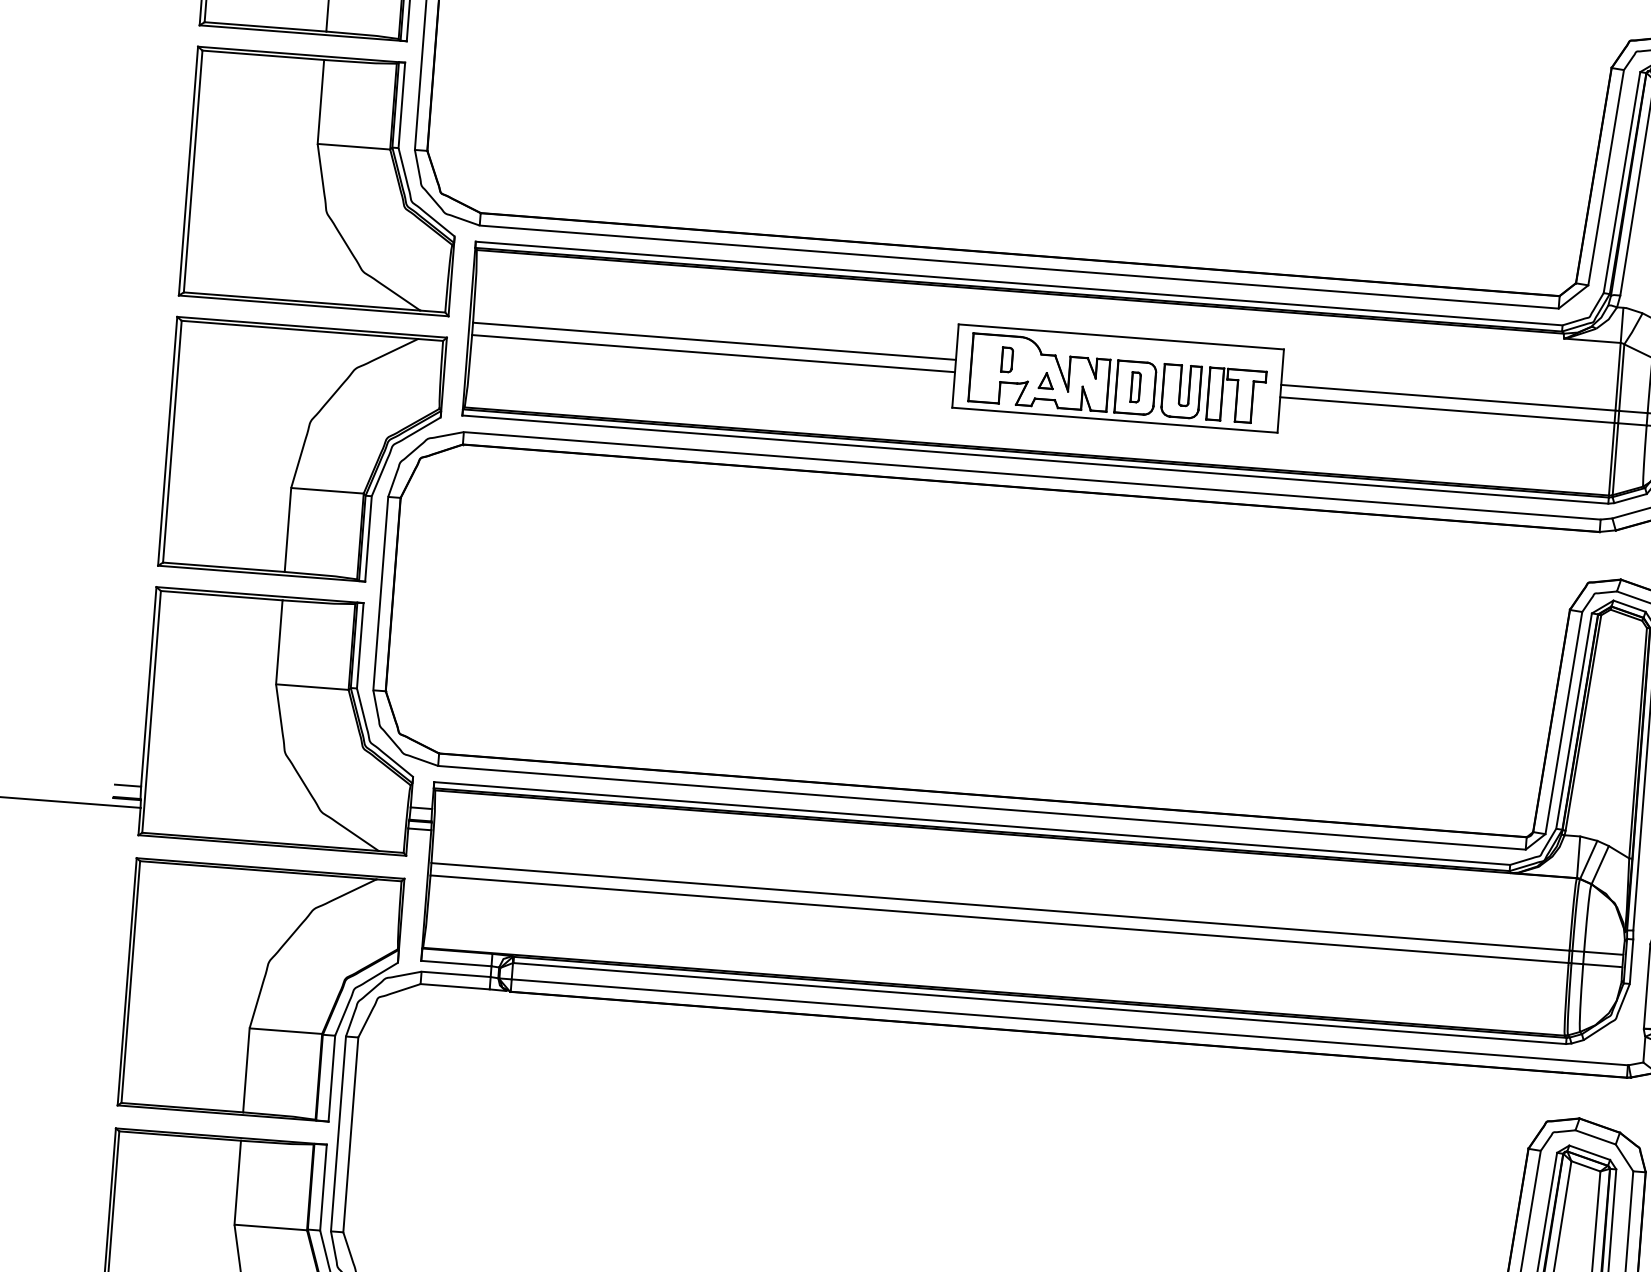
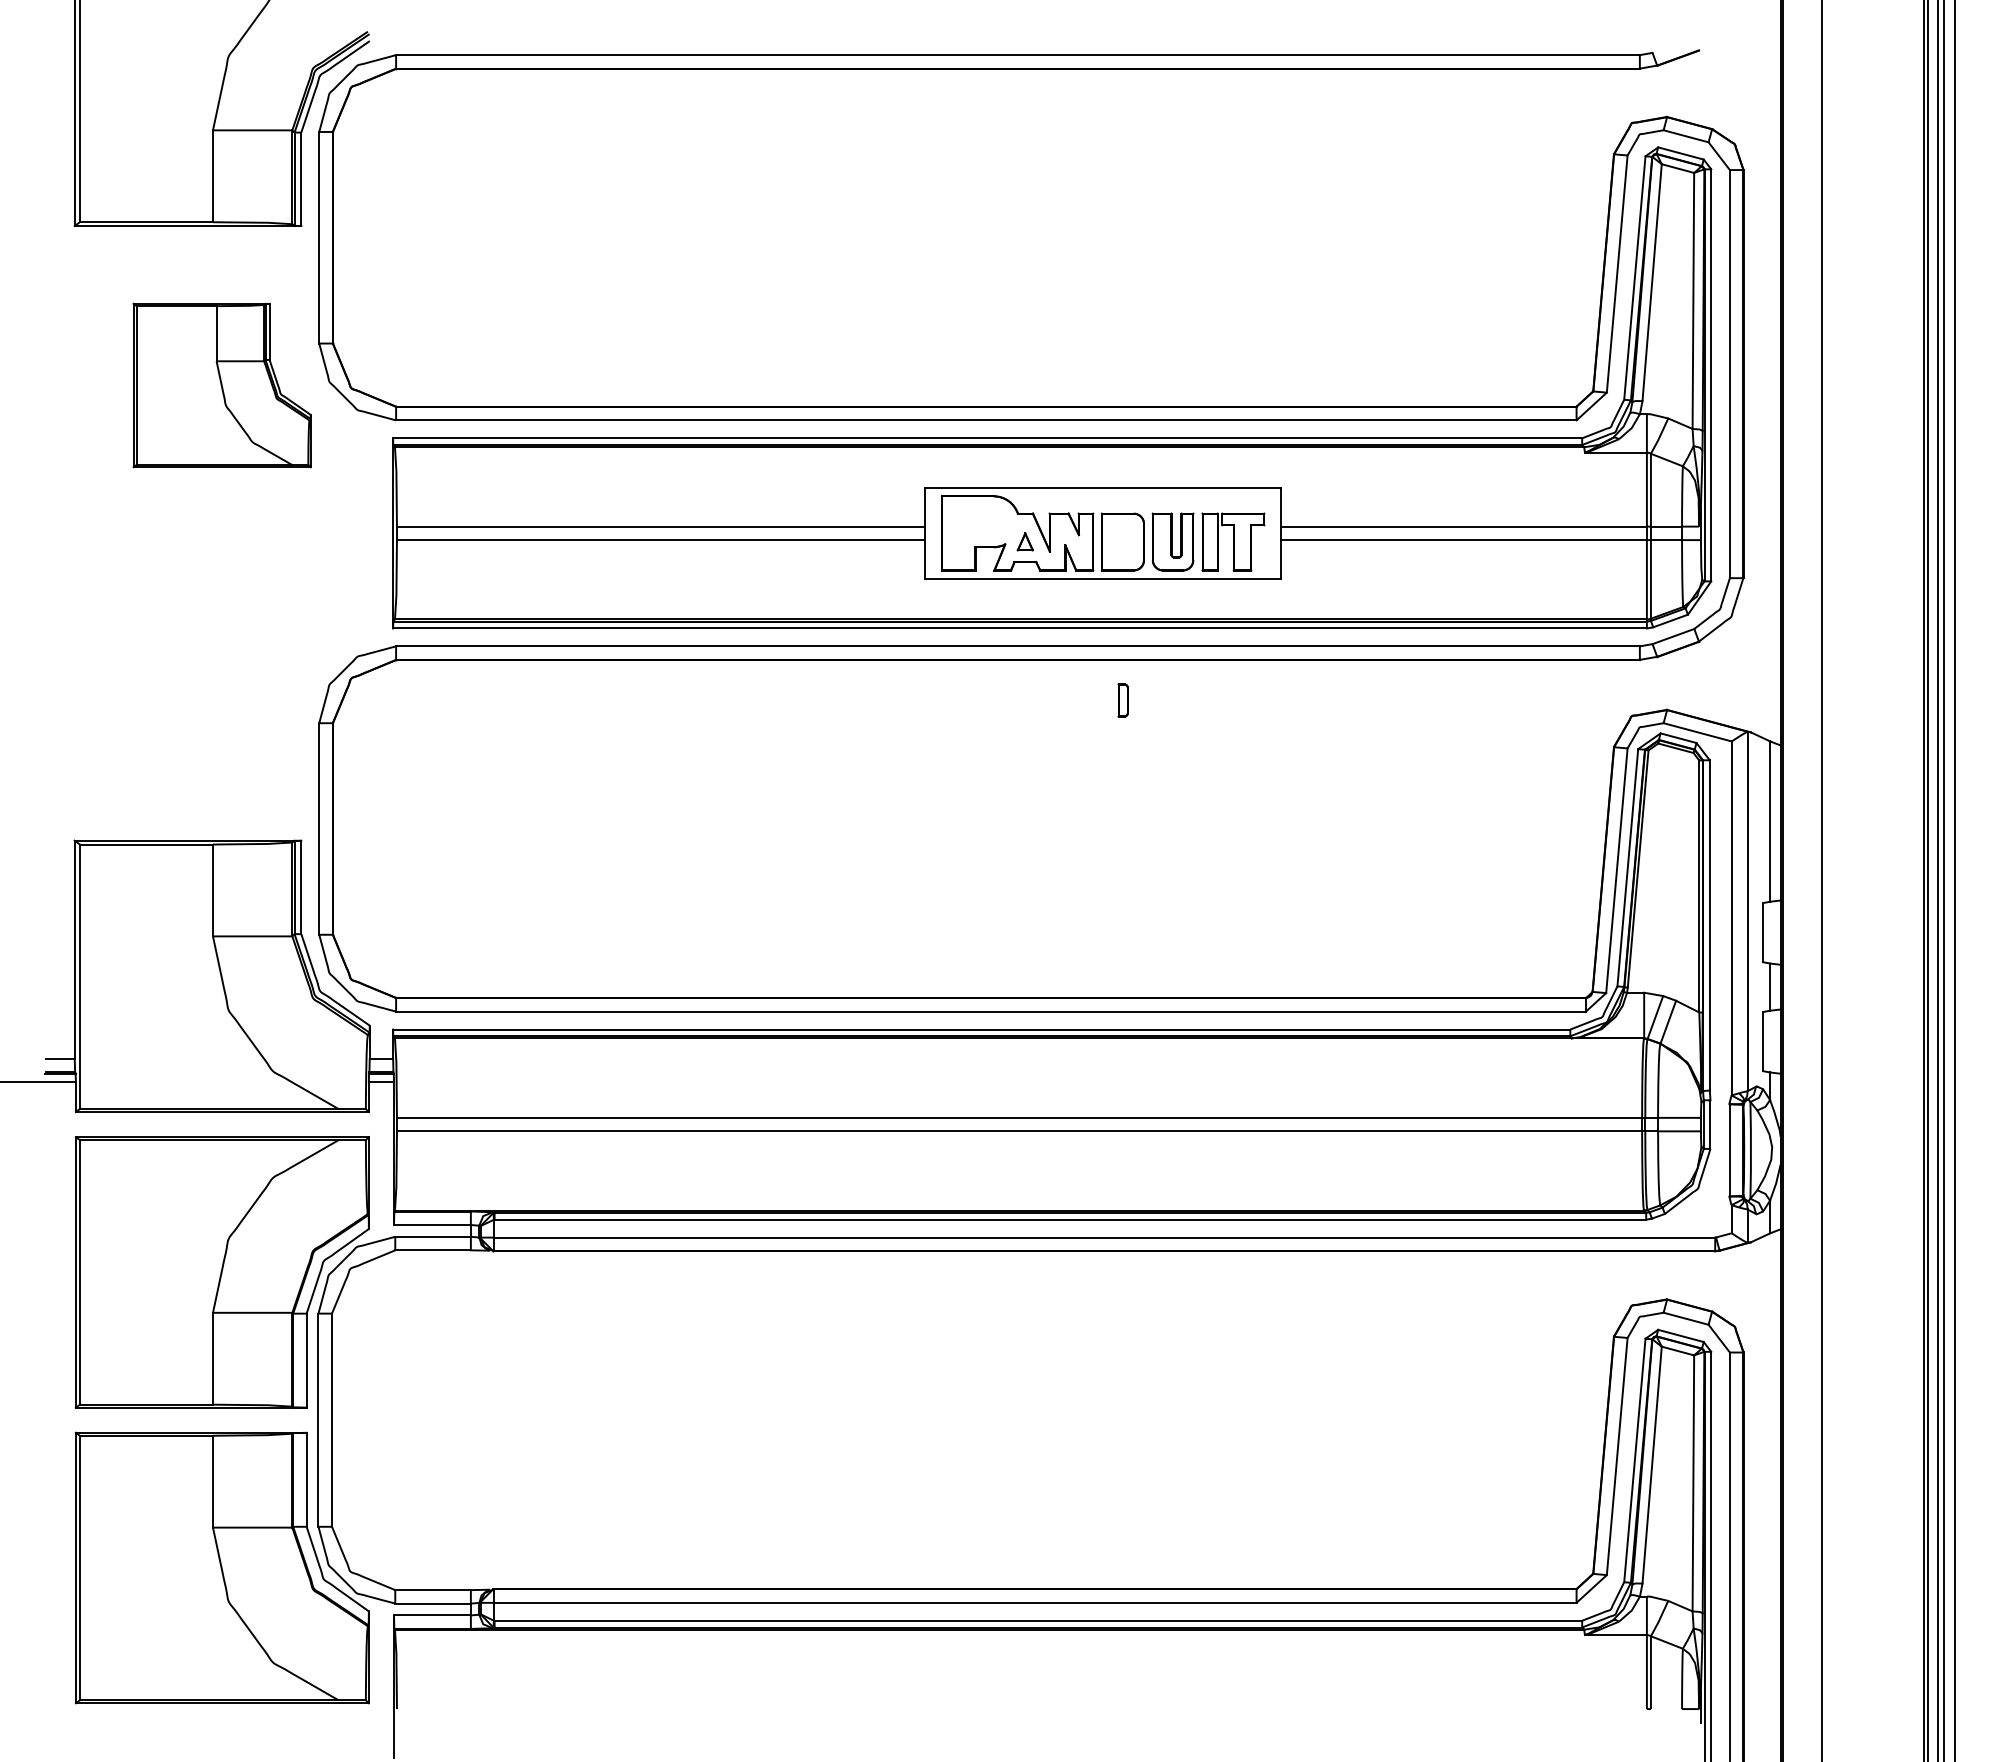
part: (322, 181) -> (221, 385), size x0.6
part: (1006, 360) -> (980, 522), removed
part: (1135, 387) -> (1122, 700), moved
part: (301, 451) -> (221, 681), removed

